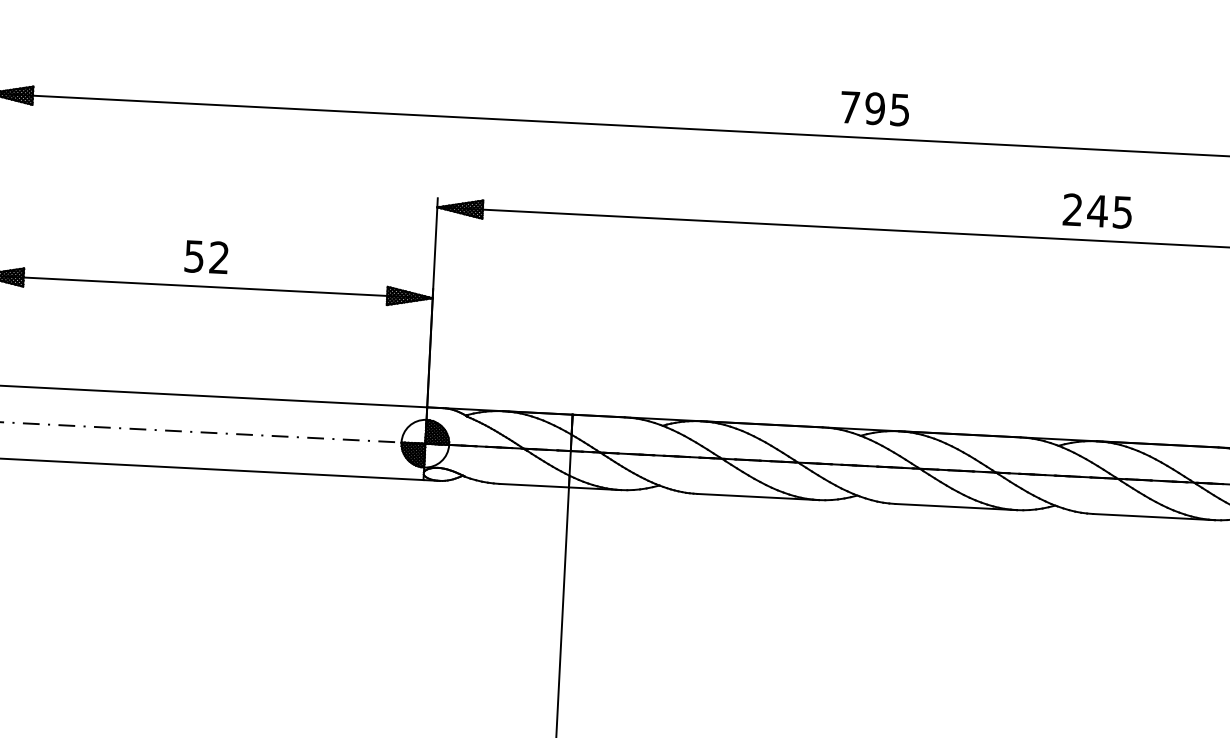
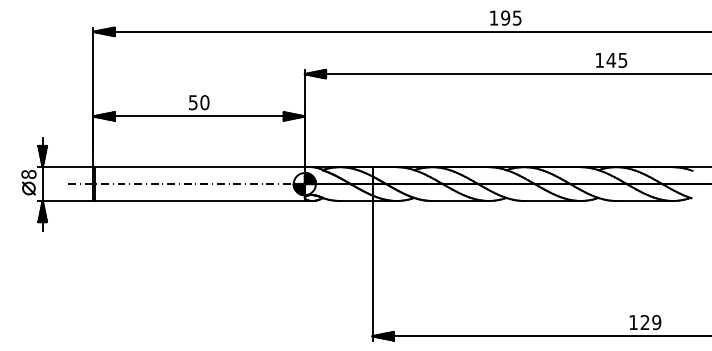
text: (849, 106) -> (493, 17), 795 -> 195
text: (1072, 207) -> (599, 59), 245 -> 145
text: (218, 257) -> (204, 102), 52 -> 50

